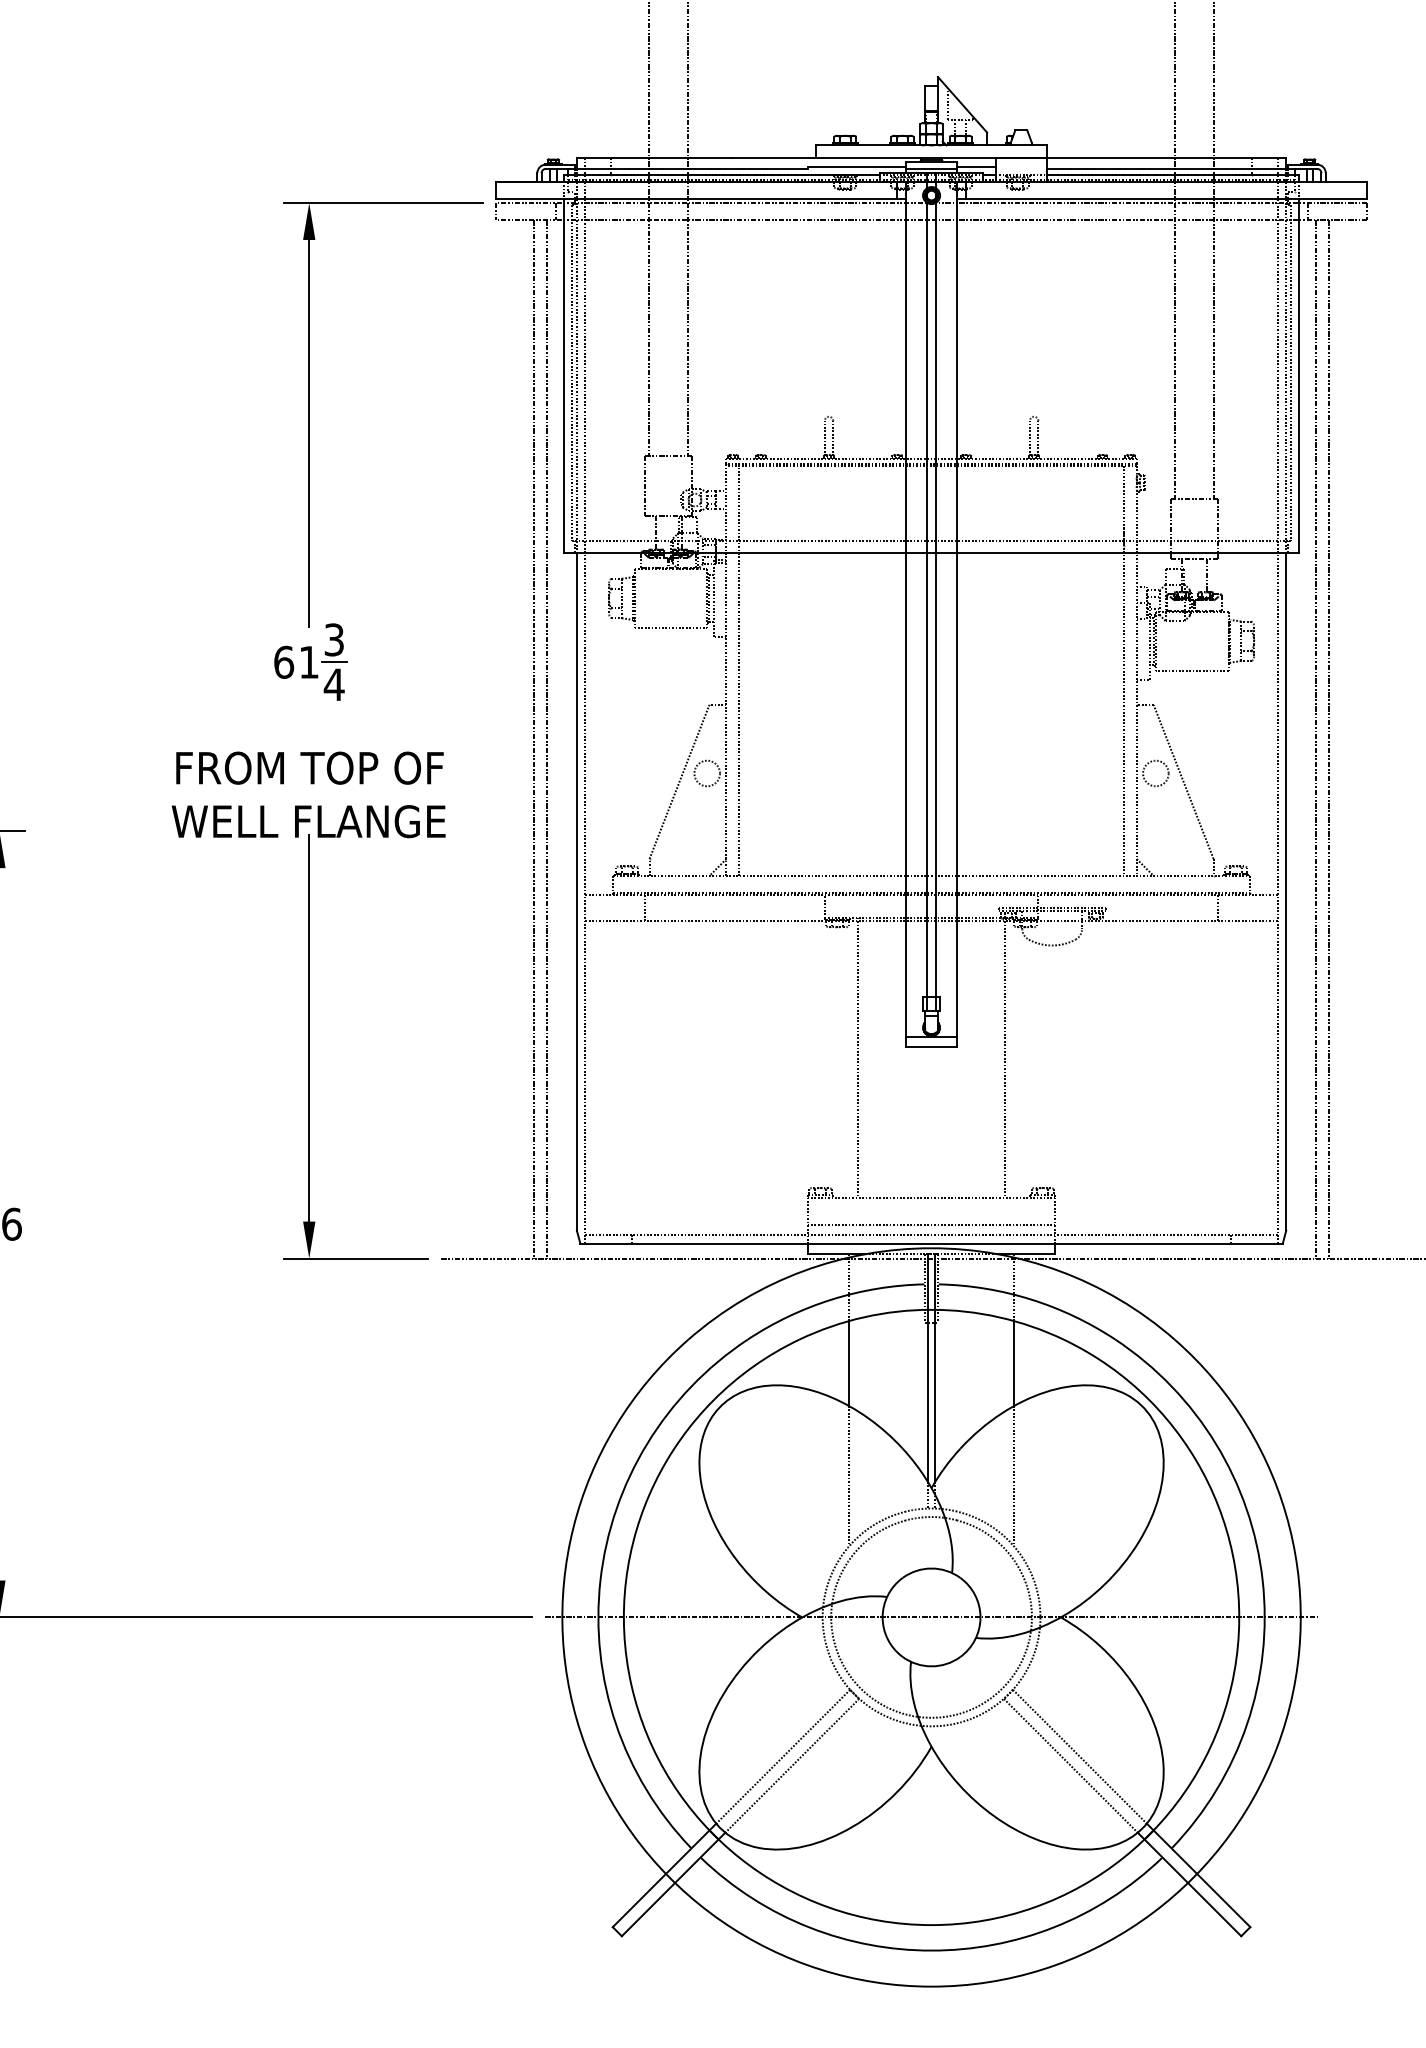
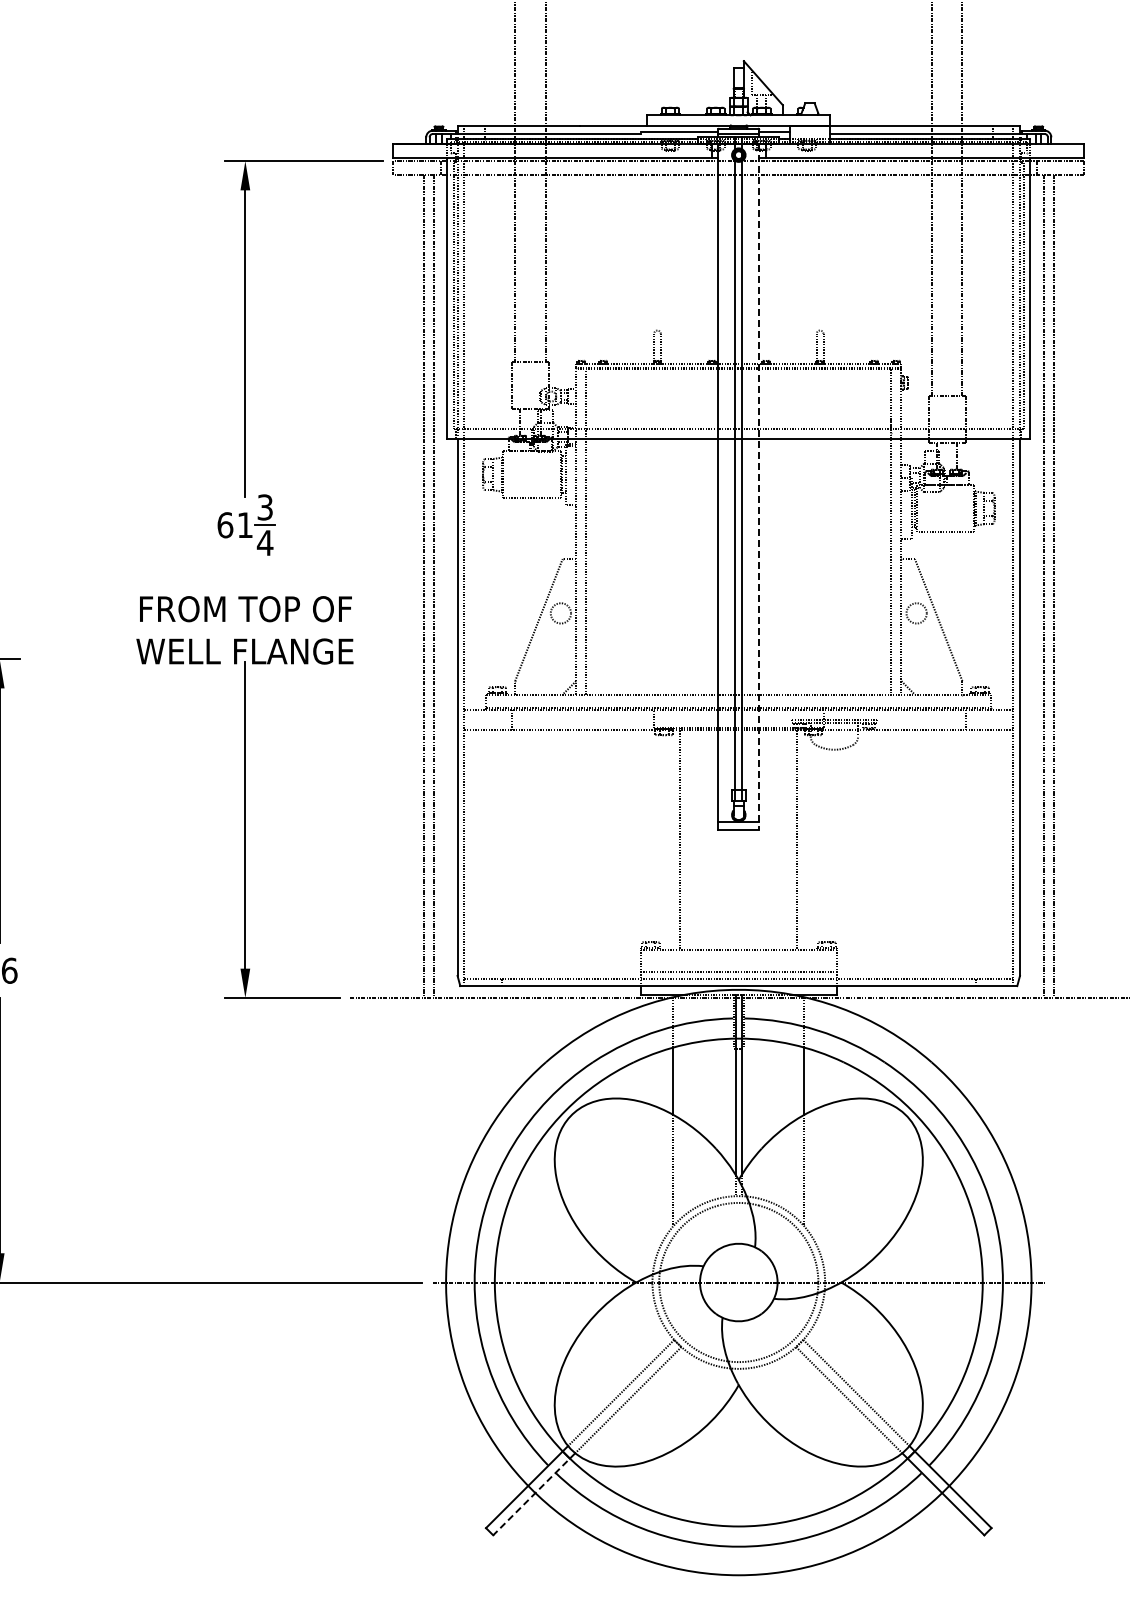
line: (957, 614) -> (759, 487), solid -> dashed
line: (672, 1884) -> (533, 1494), solid -> dashed

